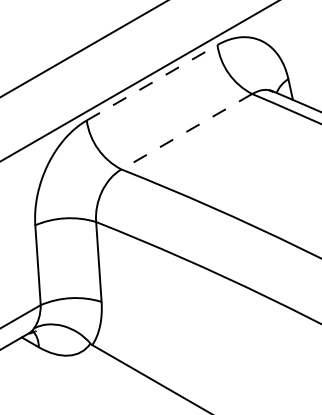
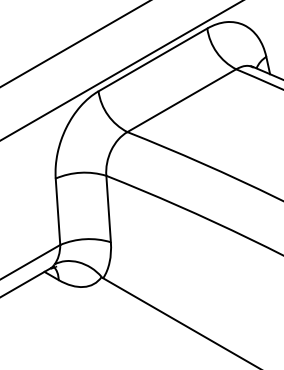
line: (151, 82) -> (152, 59), dashed -> solid
line: (186, 131) -> (181, 100), dashed -> solid

